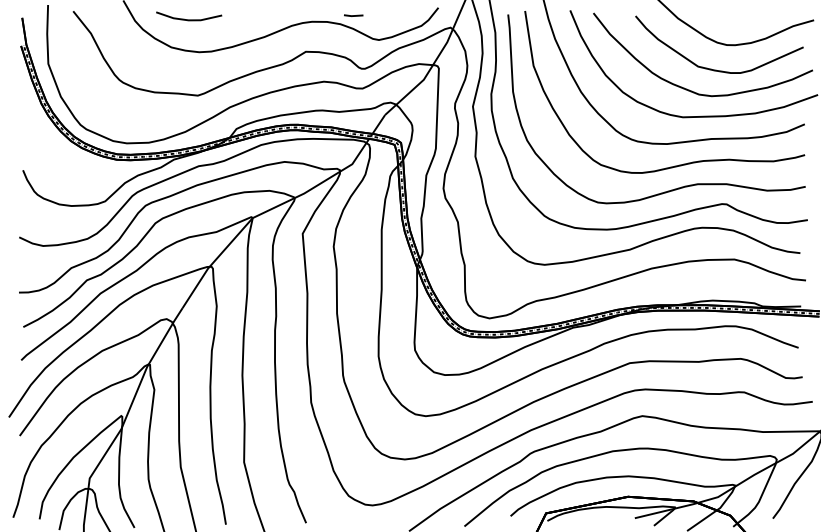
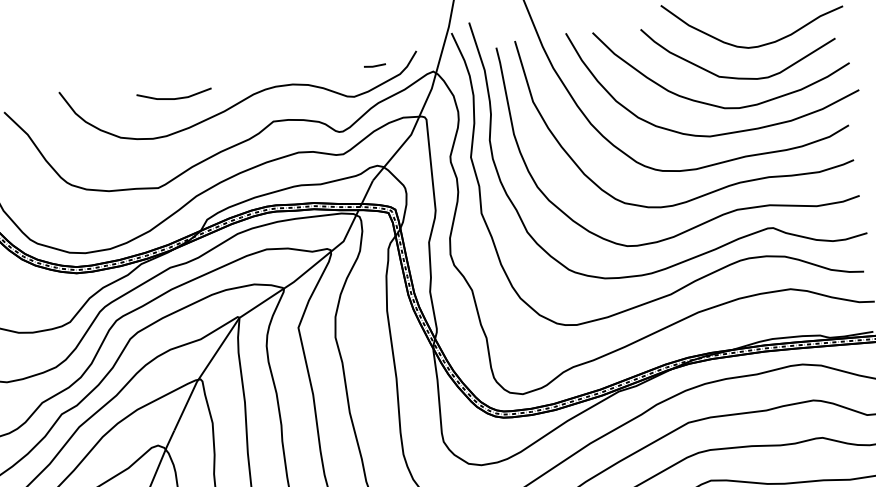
line: (353, 15) -> (374, 65), moved
line: (189, 19) -> (175, 97), moved

